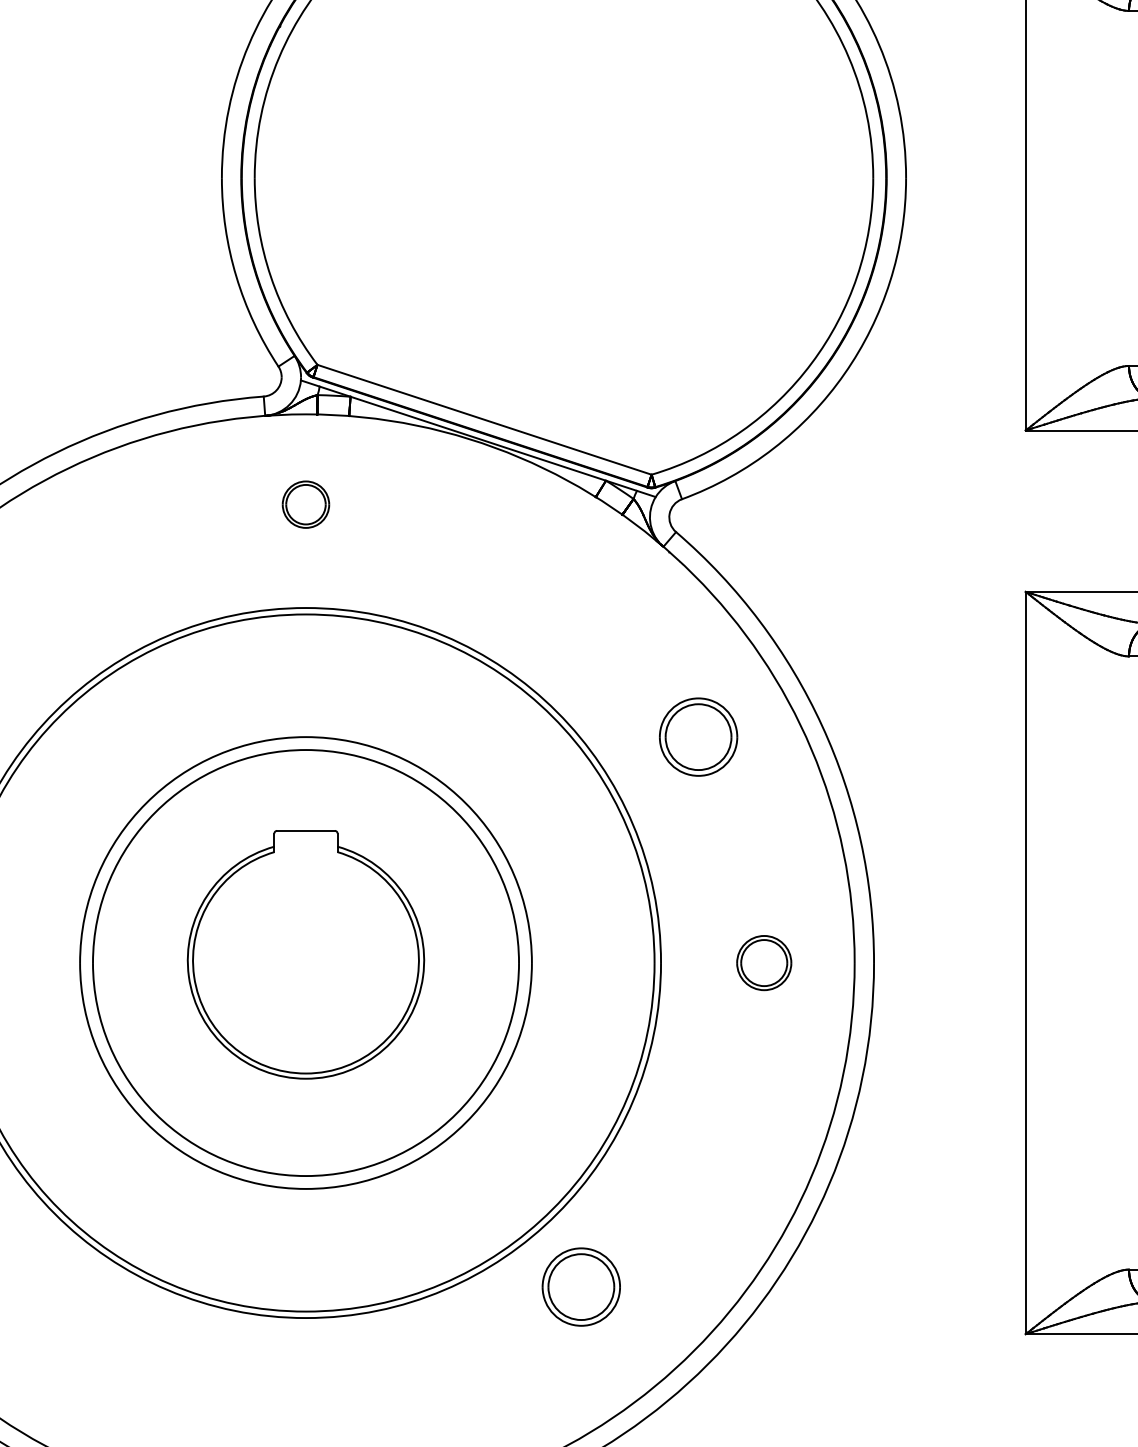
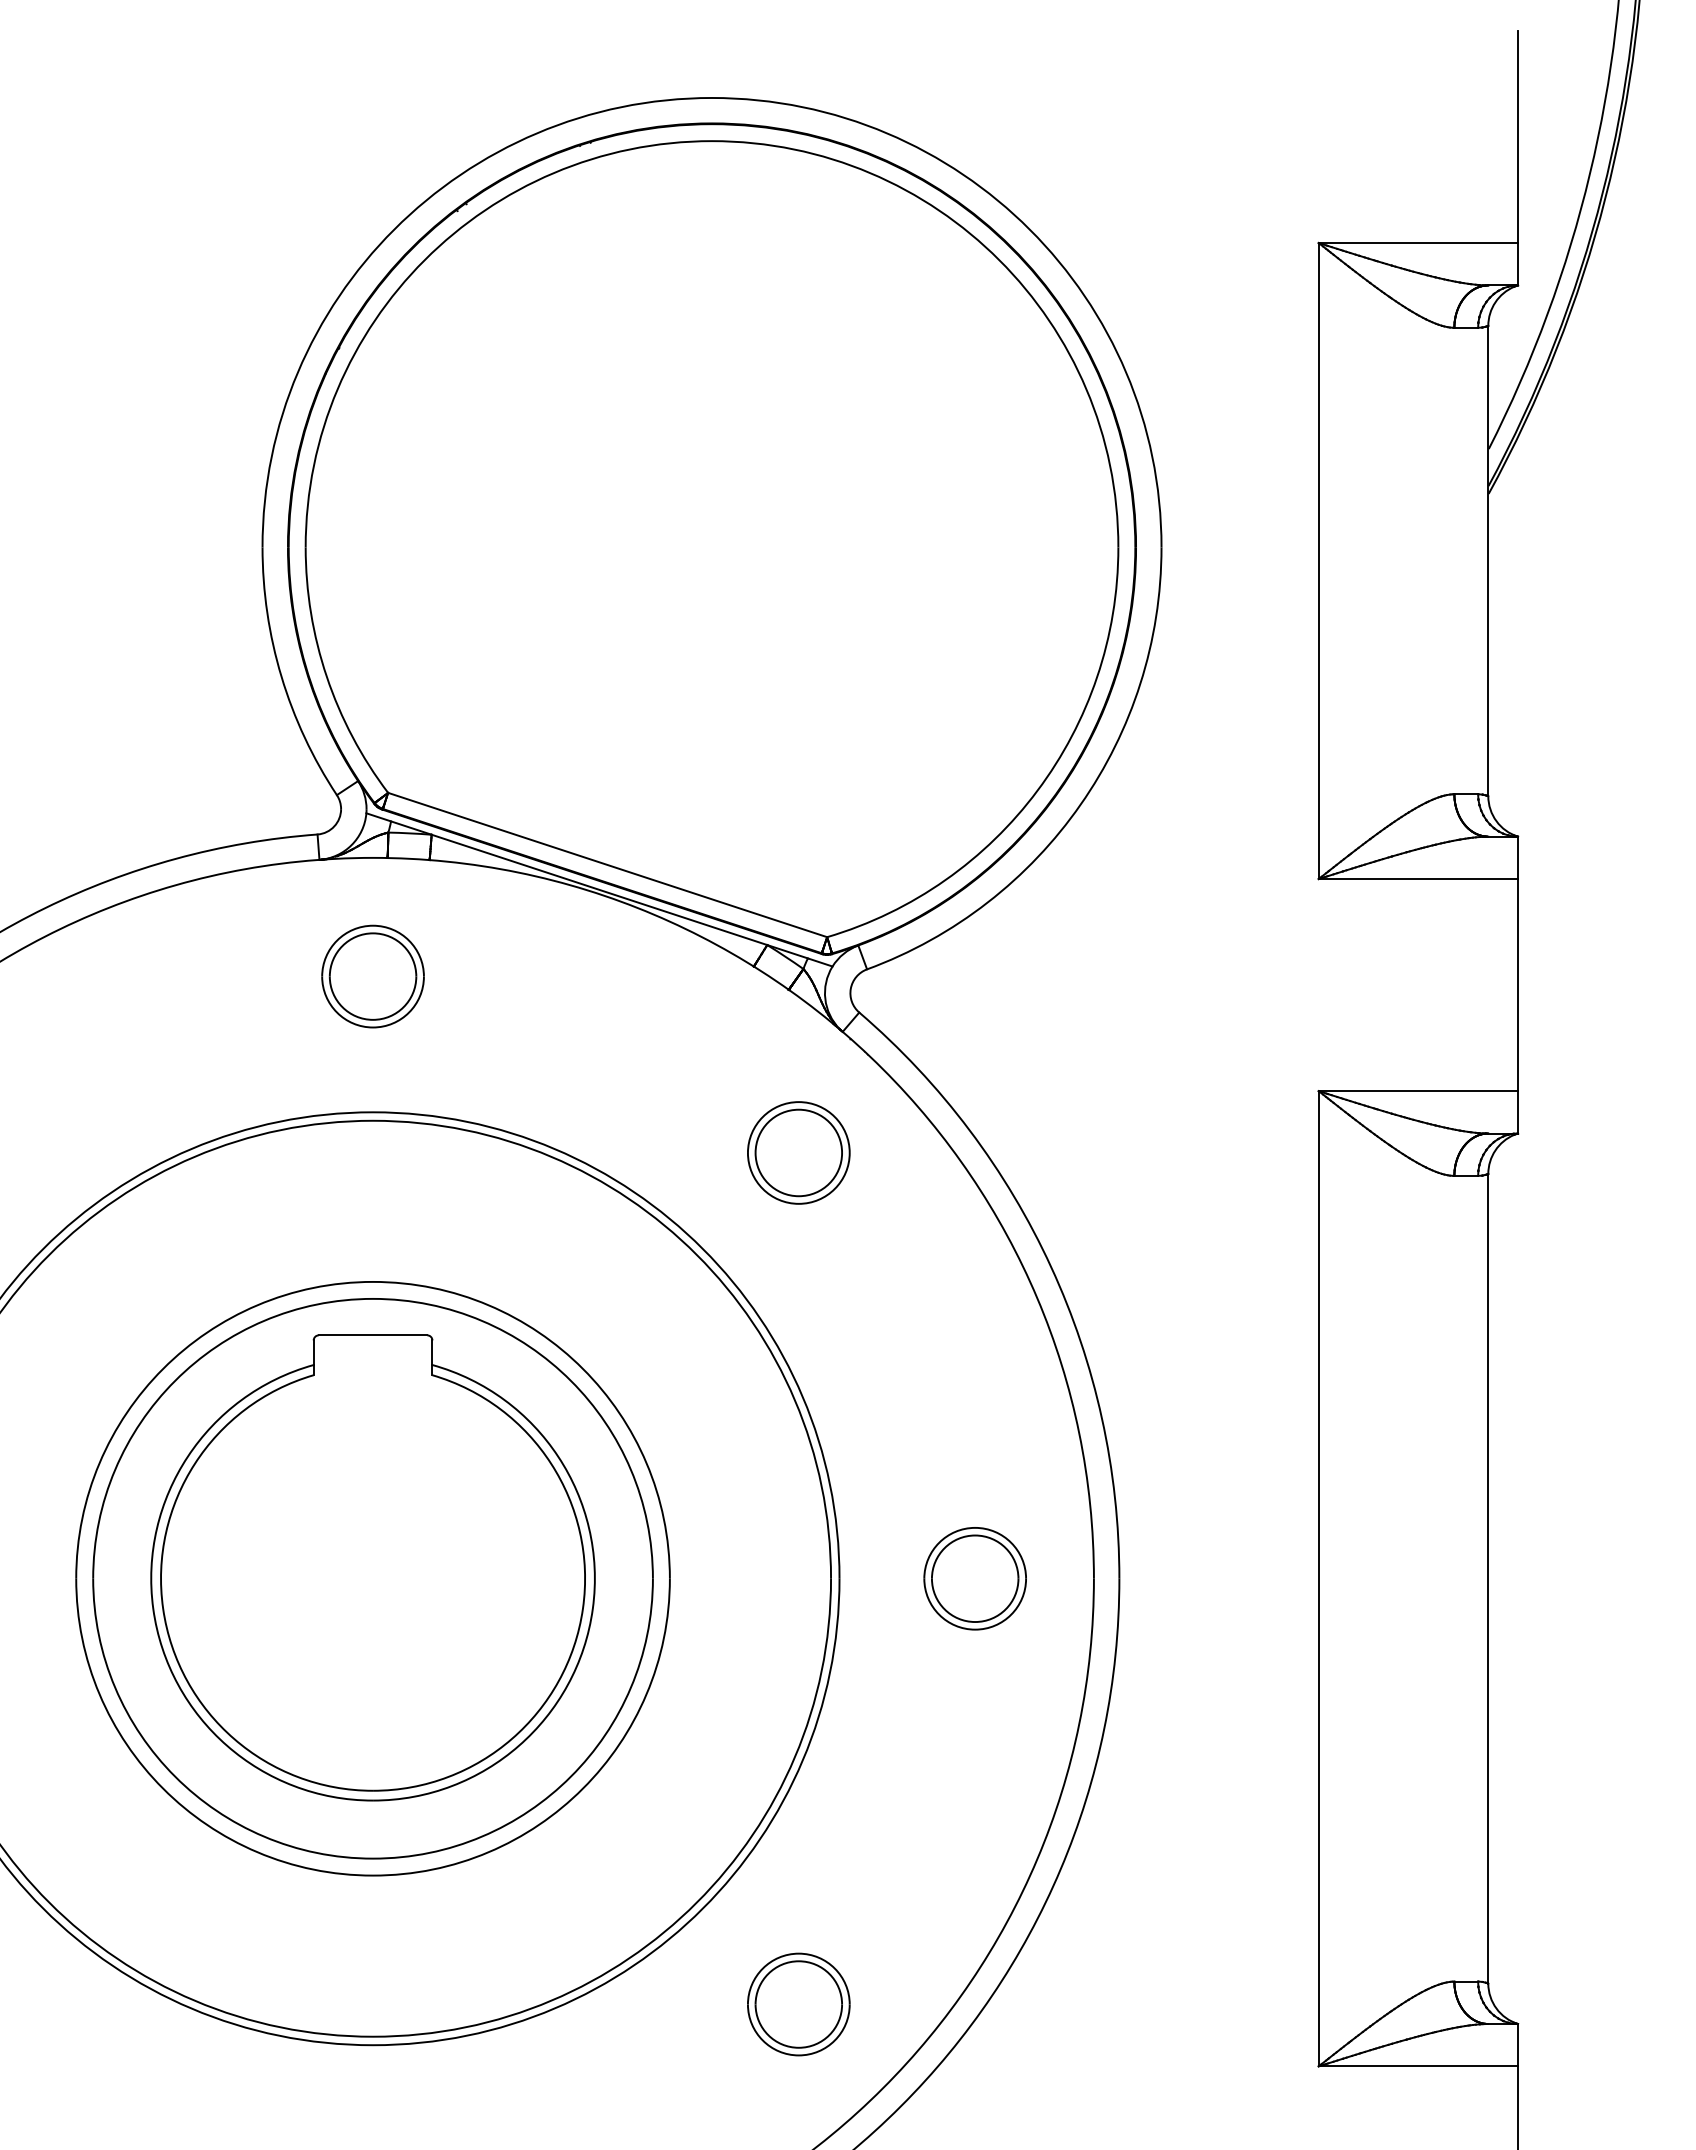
part: (305, 504) -> (372, 976), size x1.67
part: (698, 736) -> (798, 1152), moved
part: (305, 954) -> (372, 1567), size x1.43
part: (763, 962) -> (974, 1578), size x1.43
part: (581, 1287) -> (798, 2004), moved

